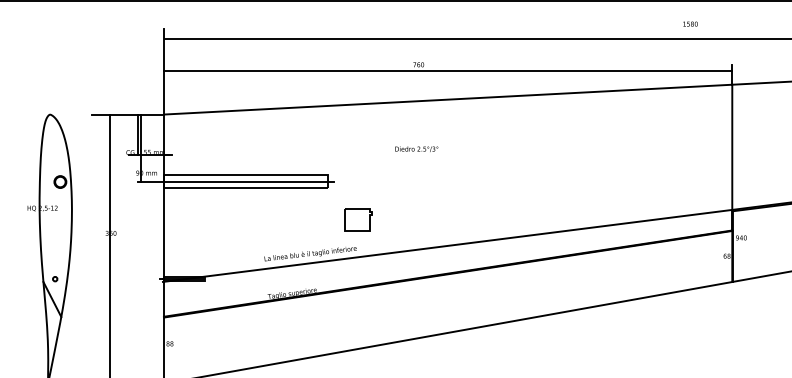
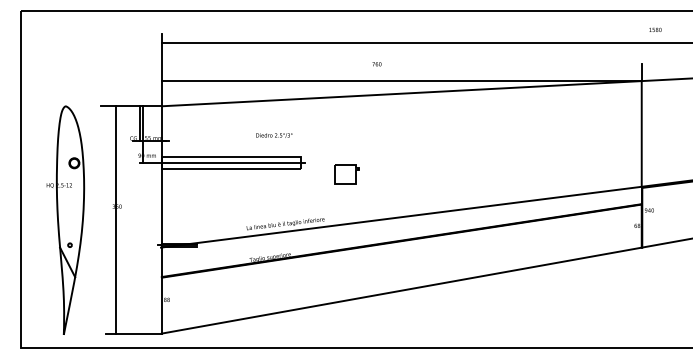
text: (690, 23) -> (655, 29), moved
line: (447, 70) -> (401, 80), moved
text: (416, 149) -> (274, 135), moved
part: (357, 220) -> (346, 174), moved

